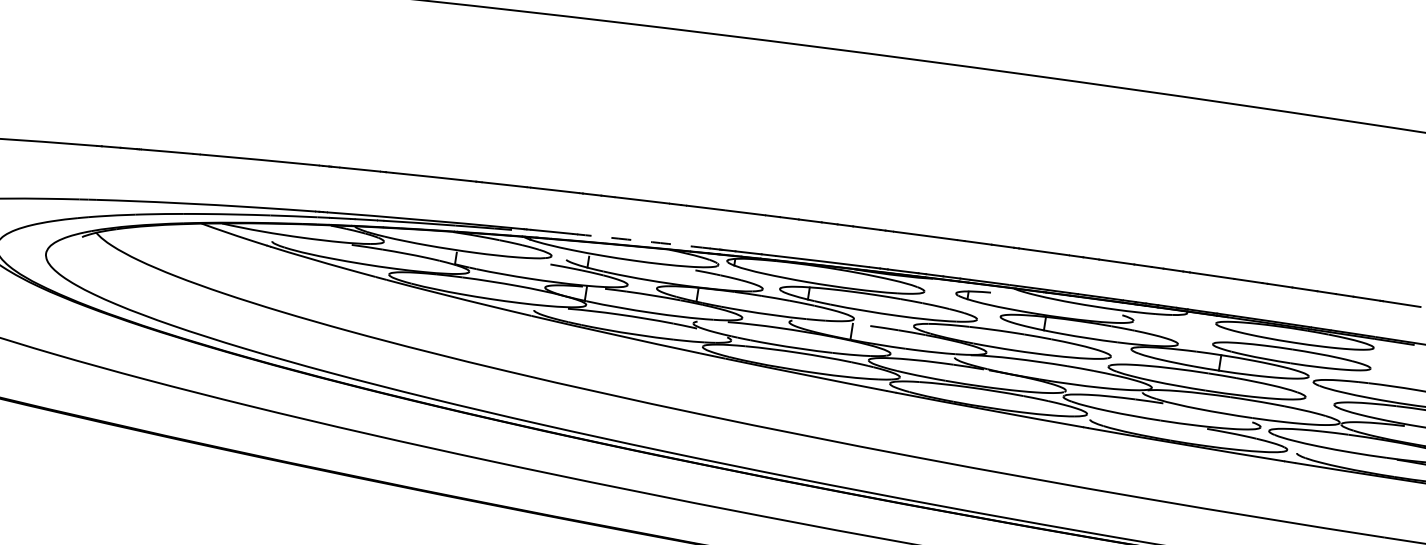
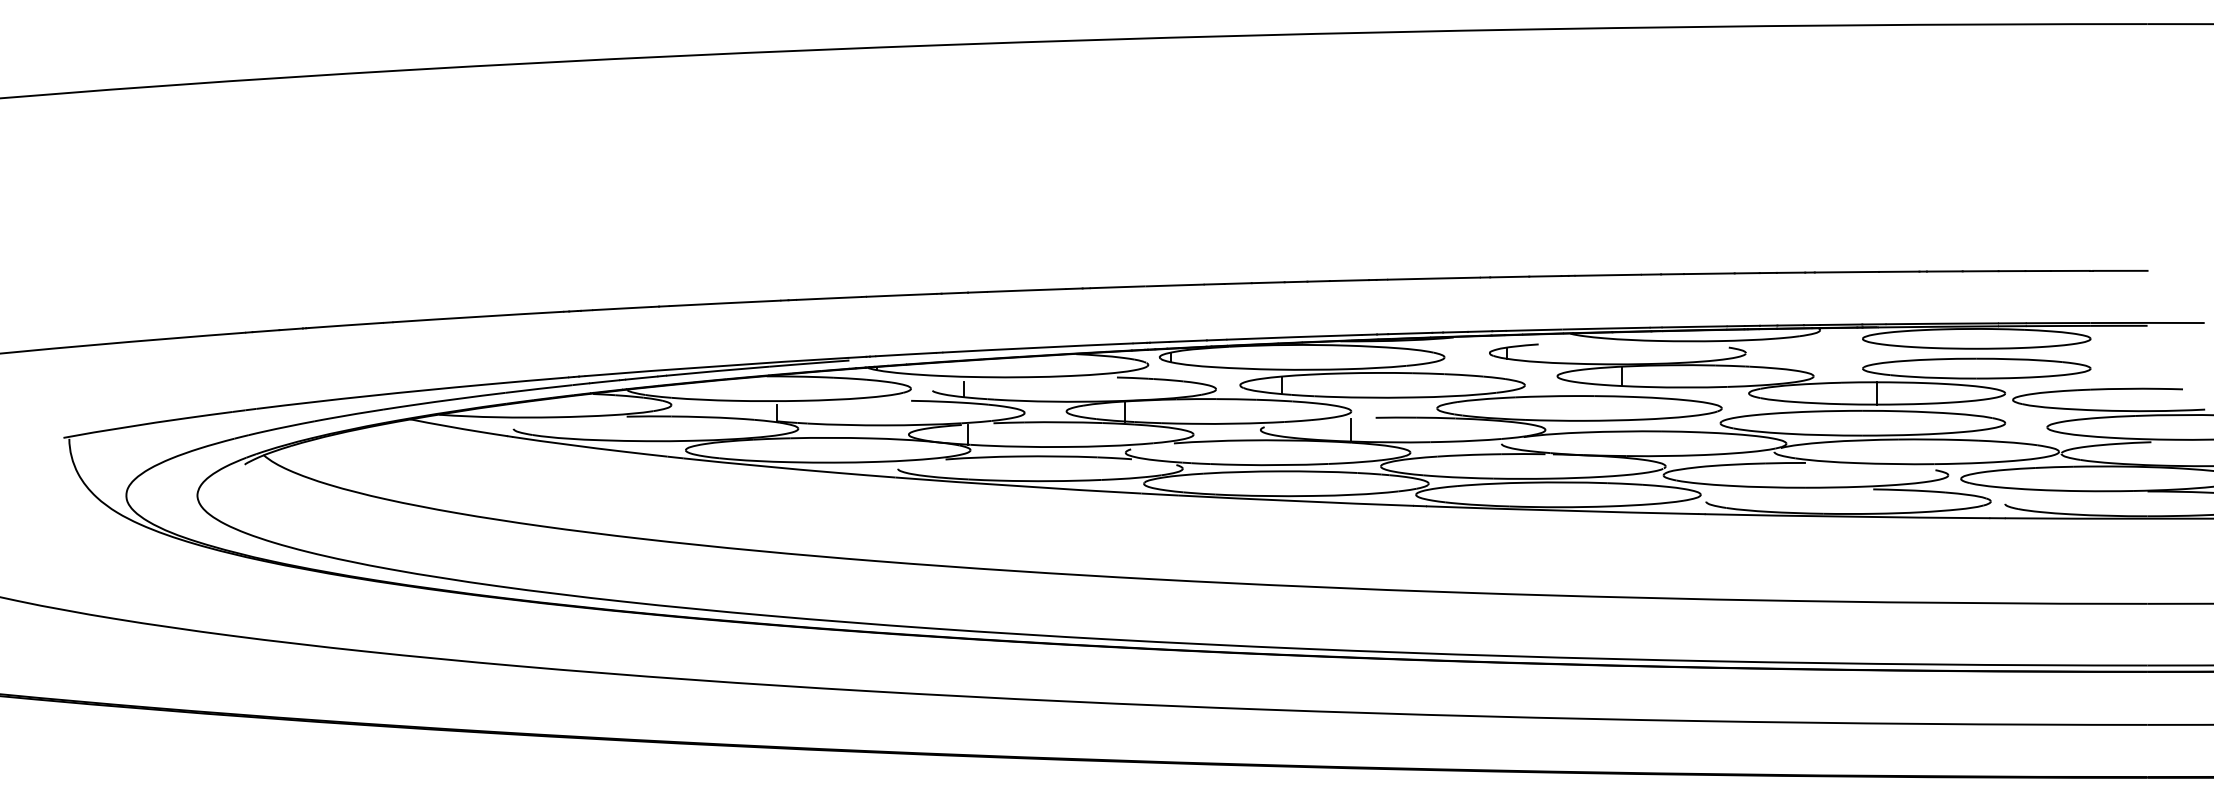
arc: (643, 241) -> (1037, 347), dashed -> solid

